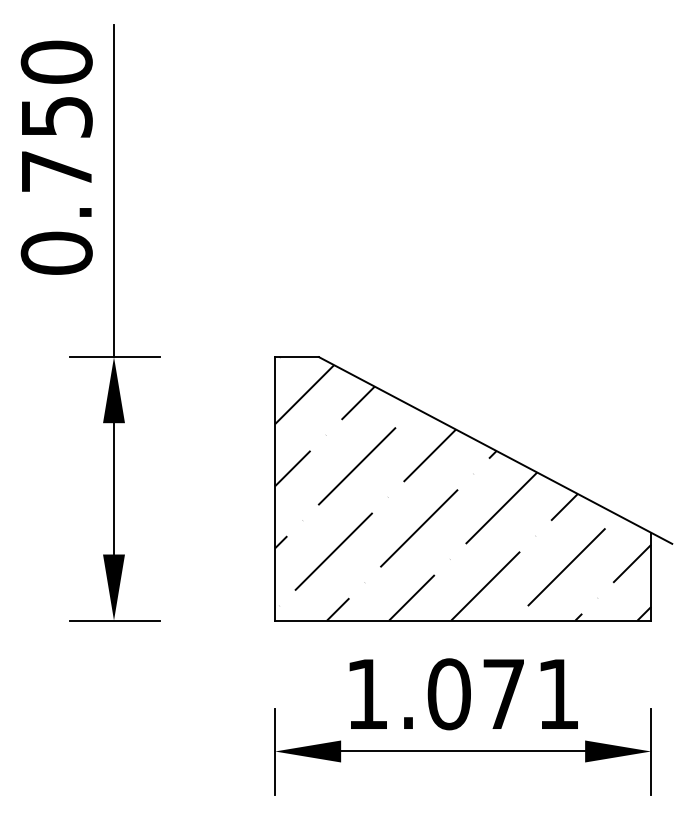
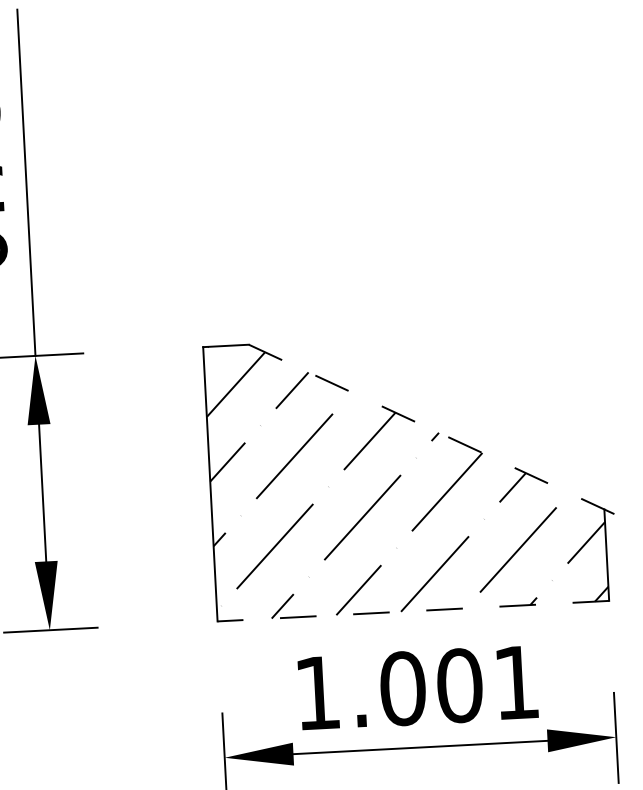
line: (495, 450) -> (437, 432), solid -> dashed
line: (462, 620) -> (412, 611), solid -> dashed
text: (503, 694) -> (459, 685), 1.071 -> 1.001

